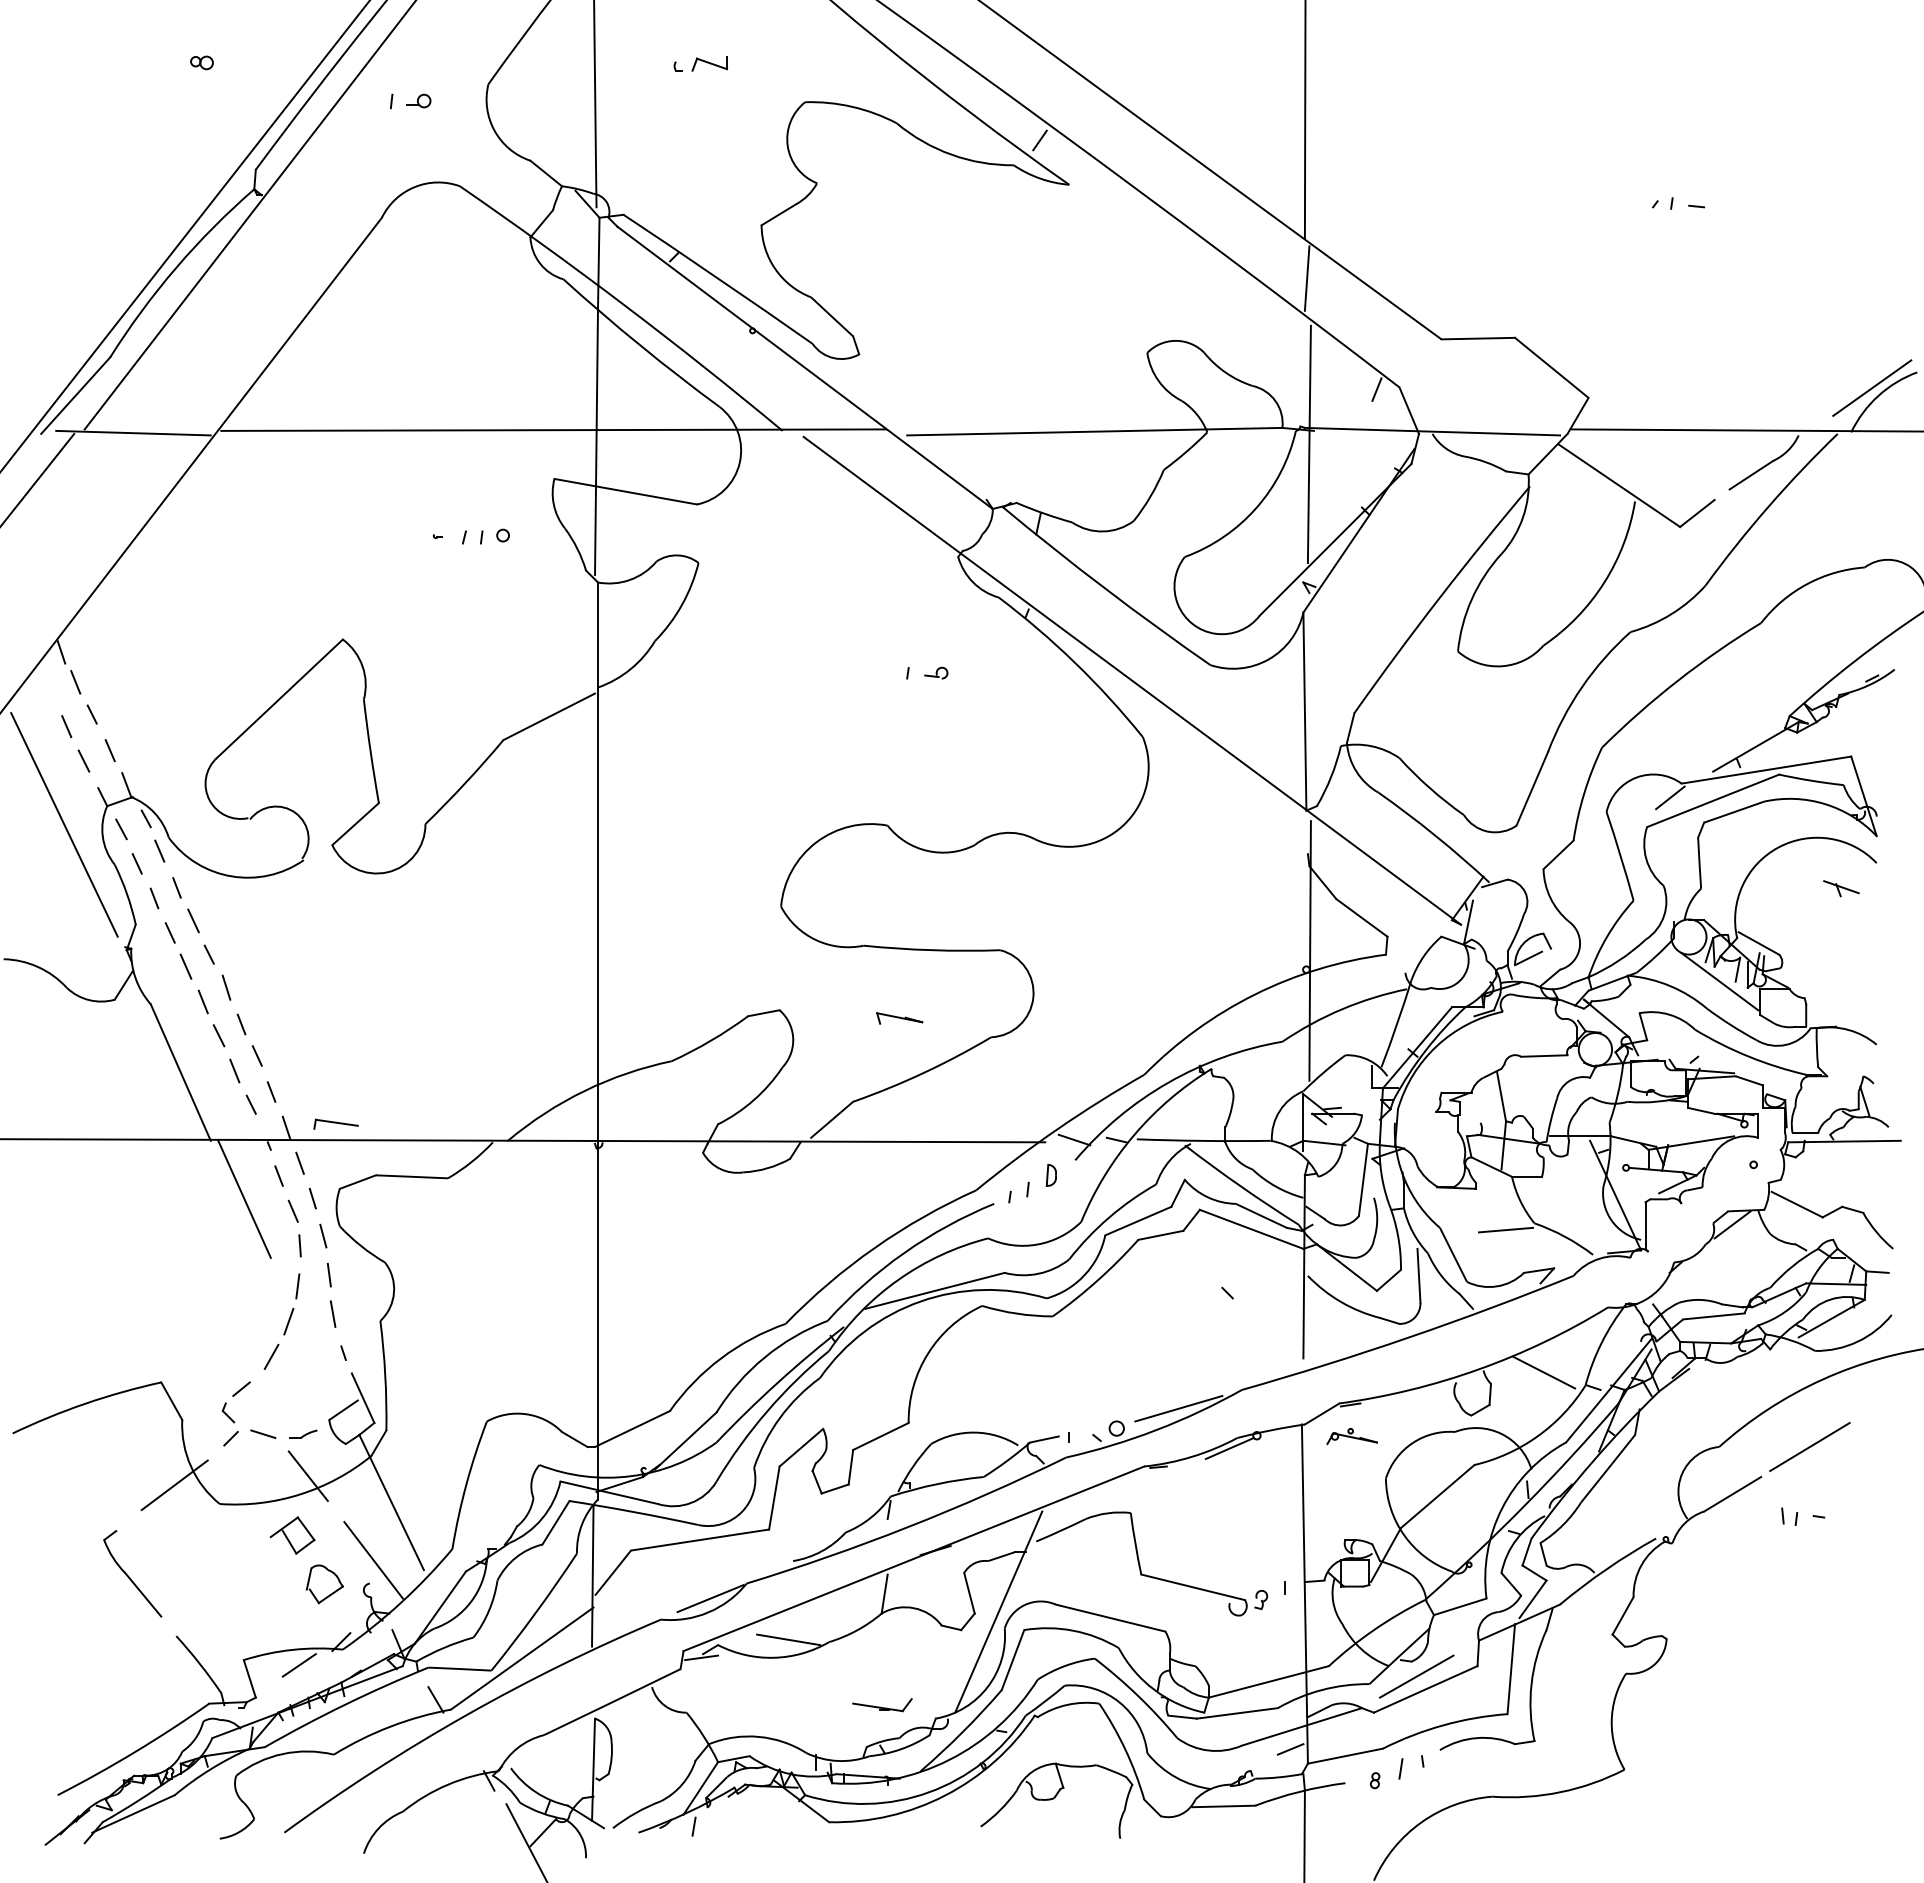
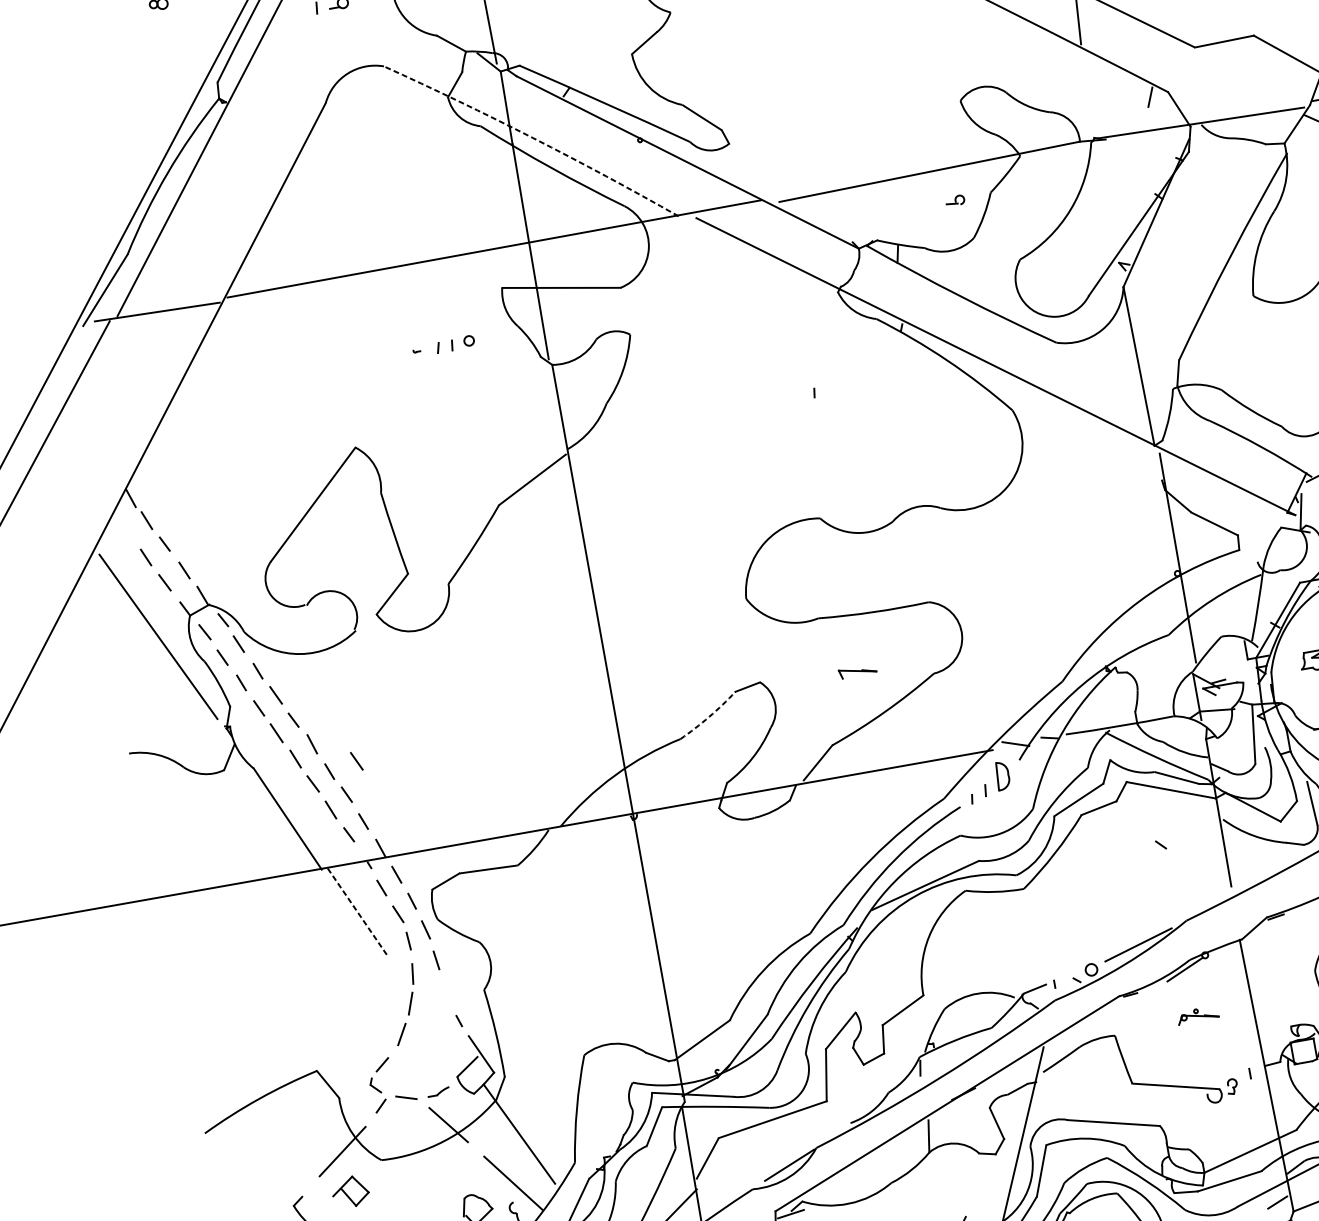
arc: (624, 304) -> (533, 137), solid -> dashed
line: (1308, 444) -> (1103, 151), removed
part: (936, 672) -> (955, 200), moved
line: (276, 1017) -> (356, 760), added
arc: (710, 1040) -> (708, 716), solid -> dashed
part: (335, 1123) -> (419, 837), removed
part: (1050, 1174) -> (1001, 775), size x1.6
line: (244, 1199) -> (357, 911), solid -> dashed
line: (332, 1313) -> (444, 990), removed
part: (1351, 1436) -> (1197, 1015), moved
part: (292, 1535) -> (350, 1191), moved
line: (788, 1639) -> (858, 1186), removed

